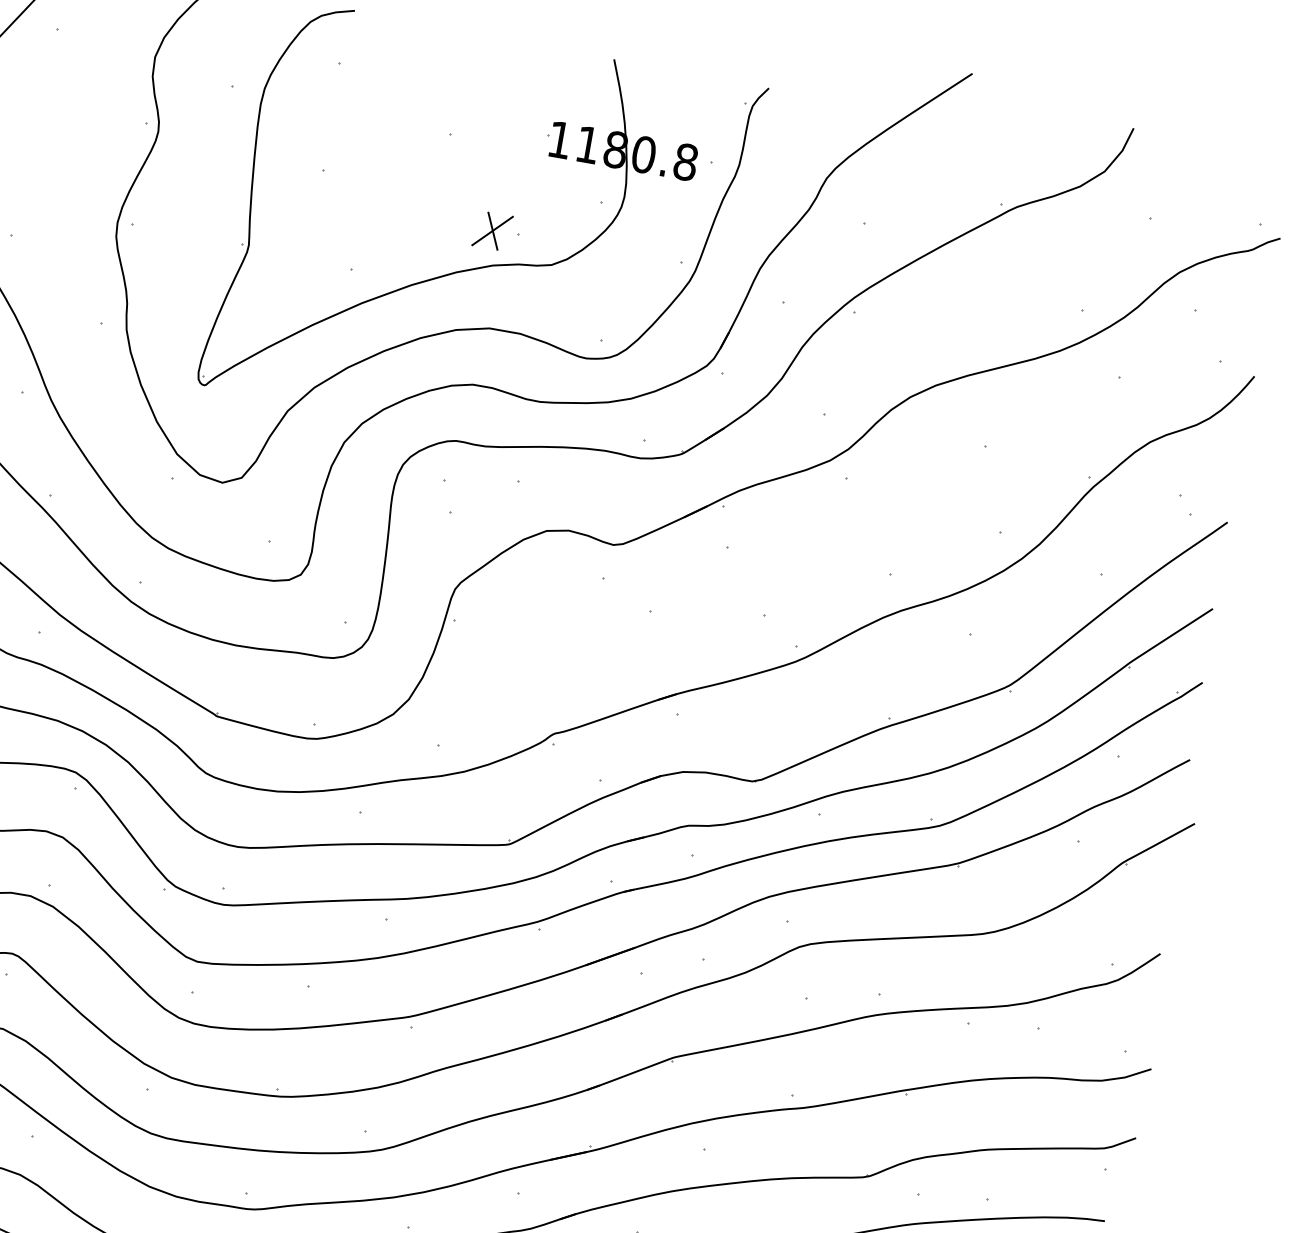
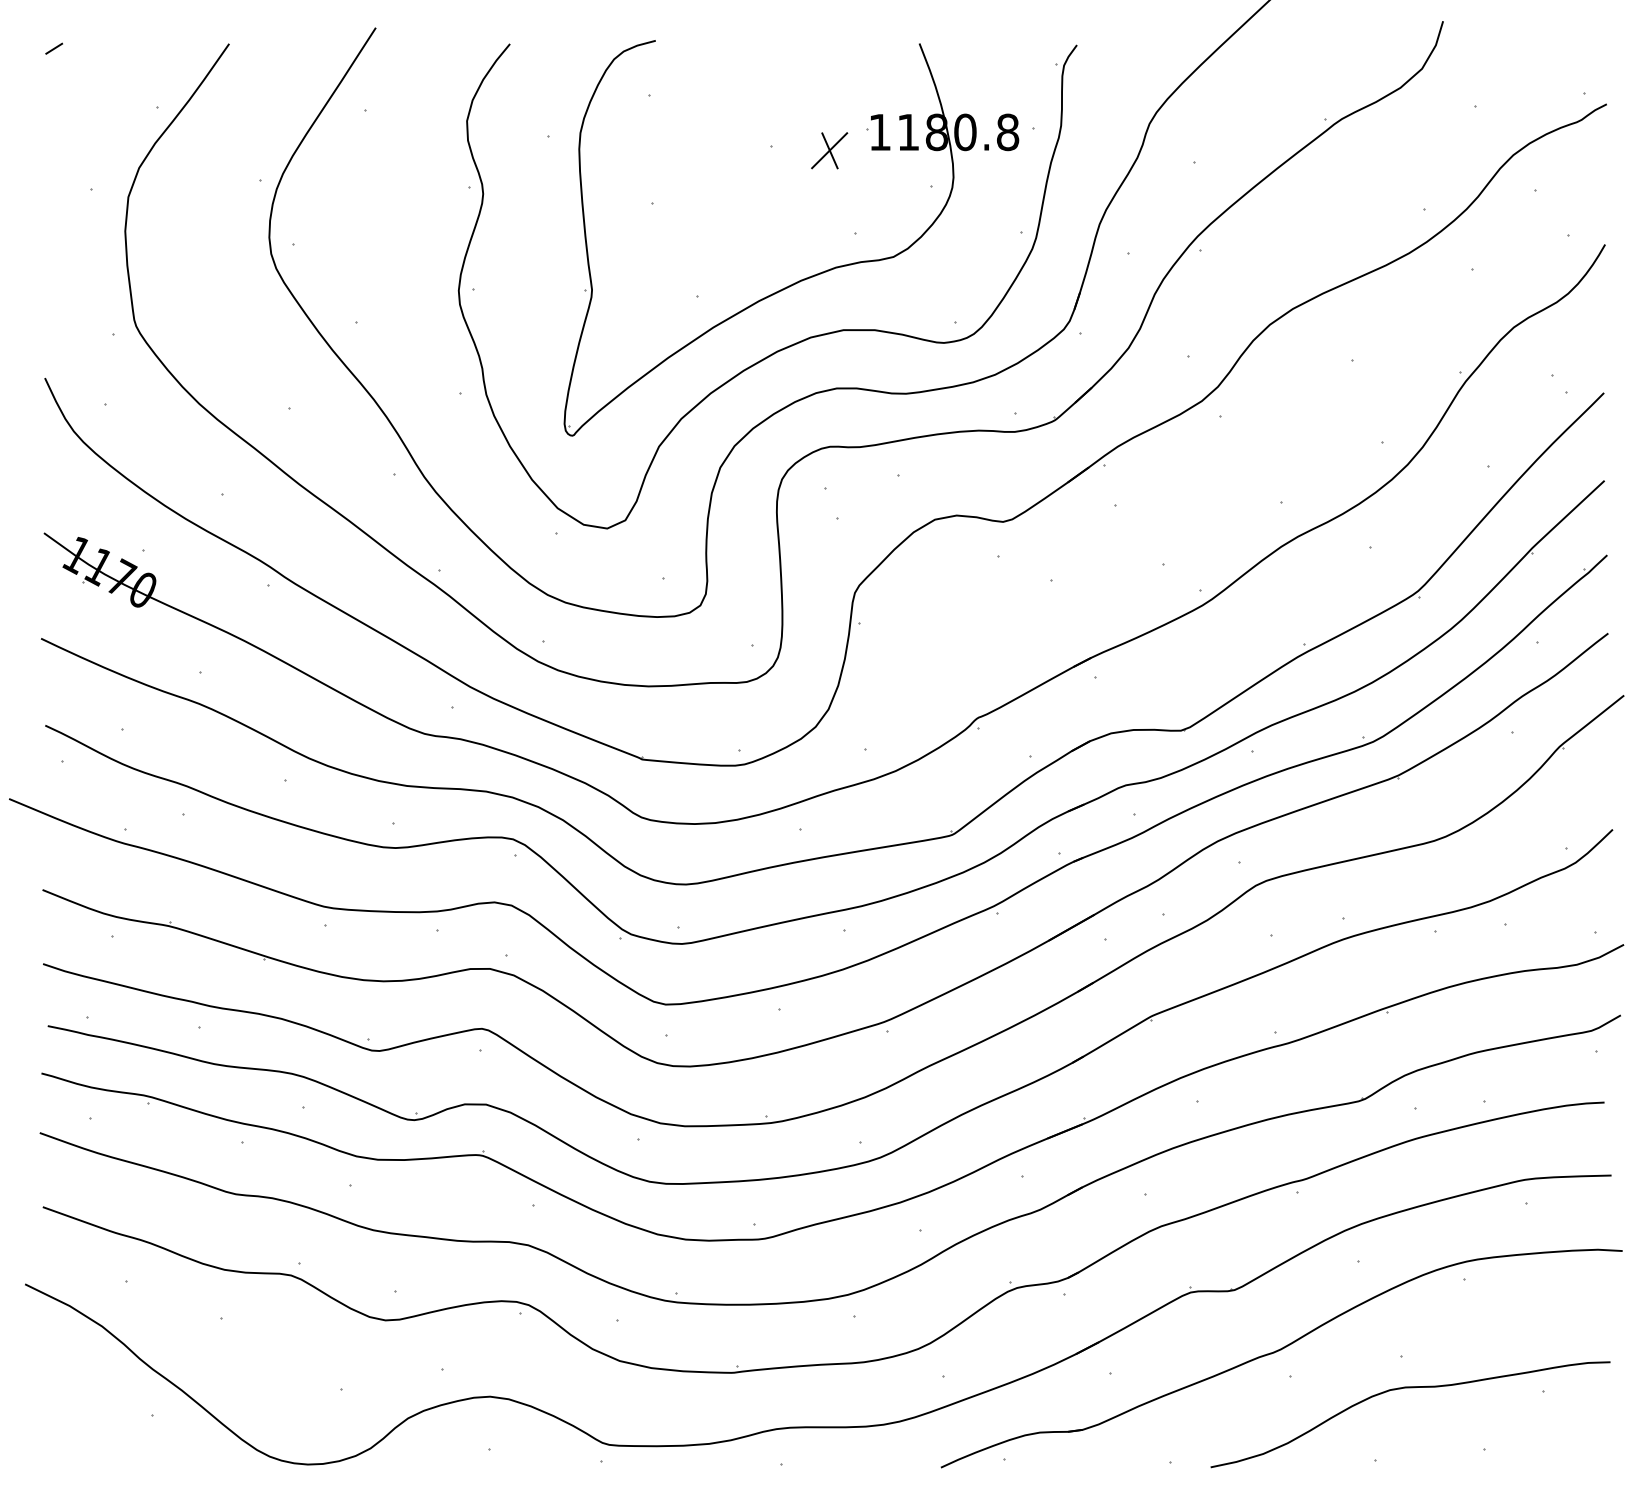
part: (492, 230) -> (829, 150), moved

